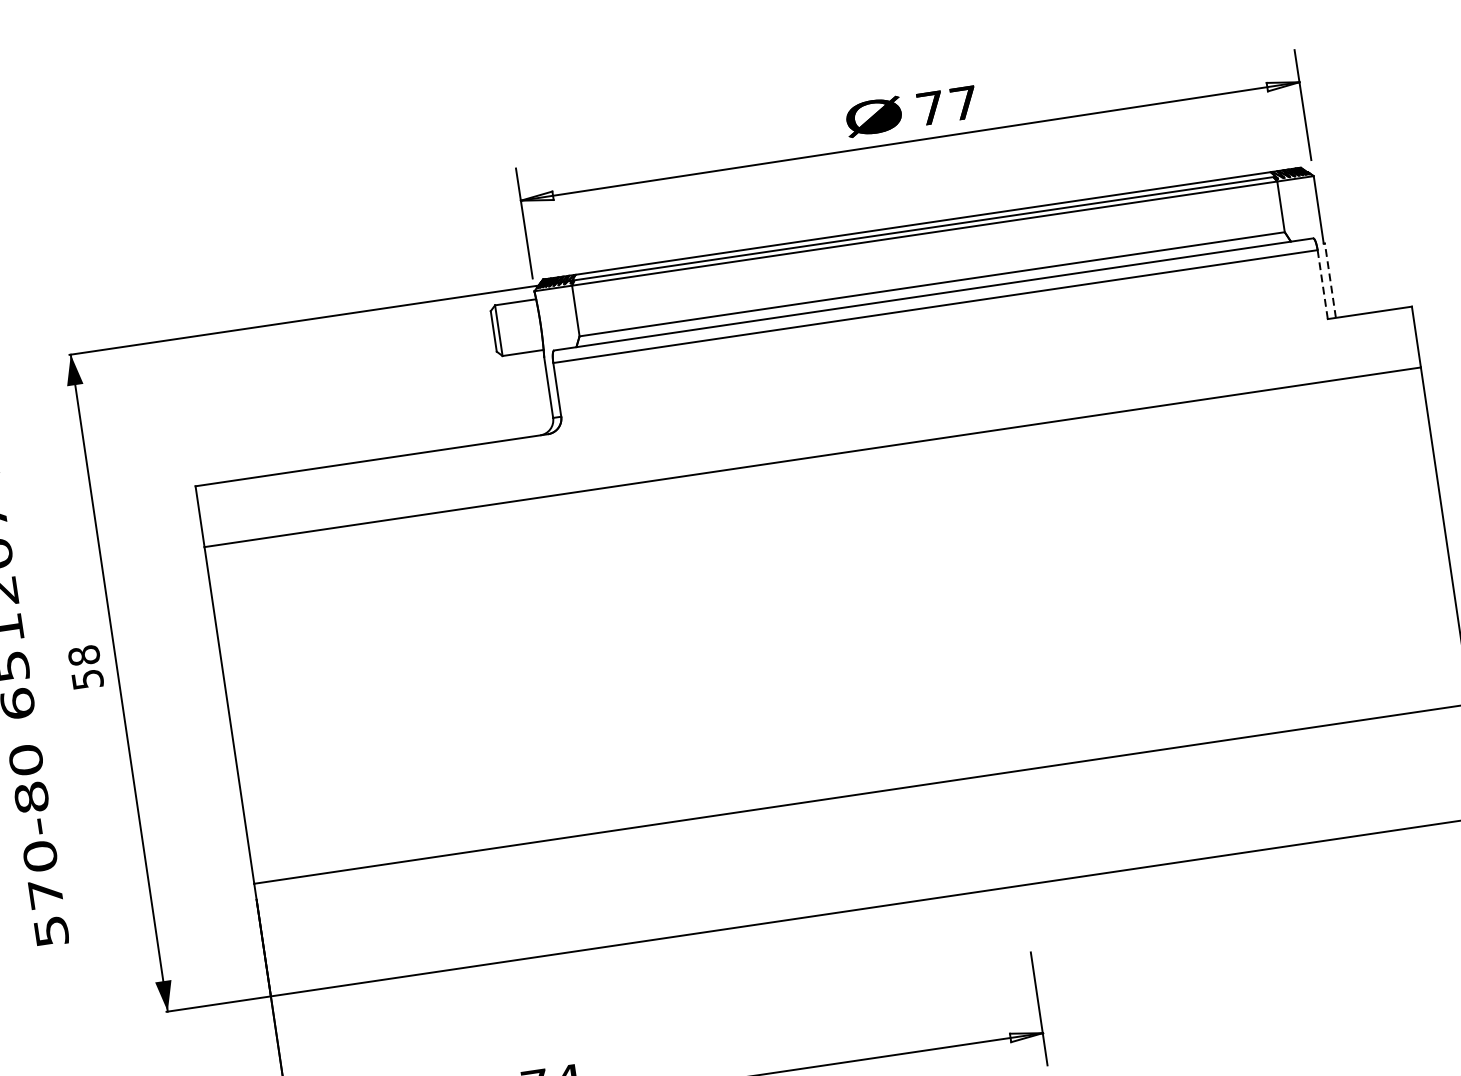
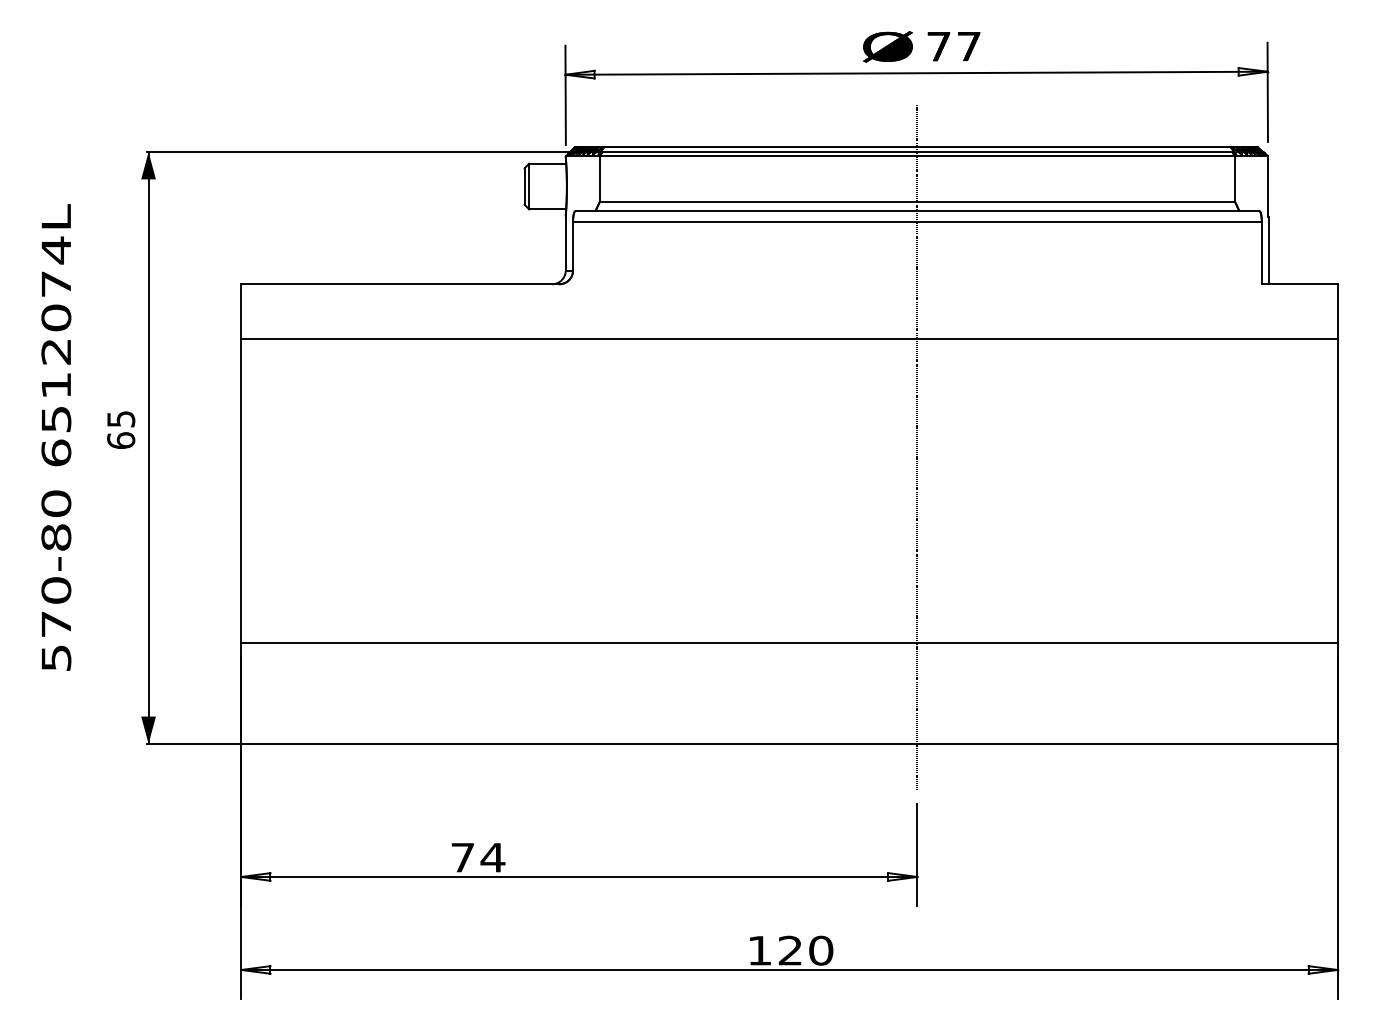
line: (1330, 280) -> (1269, 250), dashed -> solid
line: (1322, 284) -> (1261, 253), dashed -> solid
line: (972, 555) -> (917, 446), added
text: (86, 667) -> (121, 429), 58 -> 65

